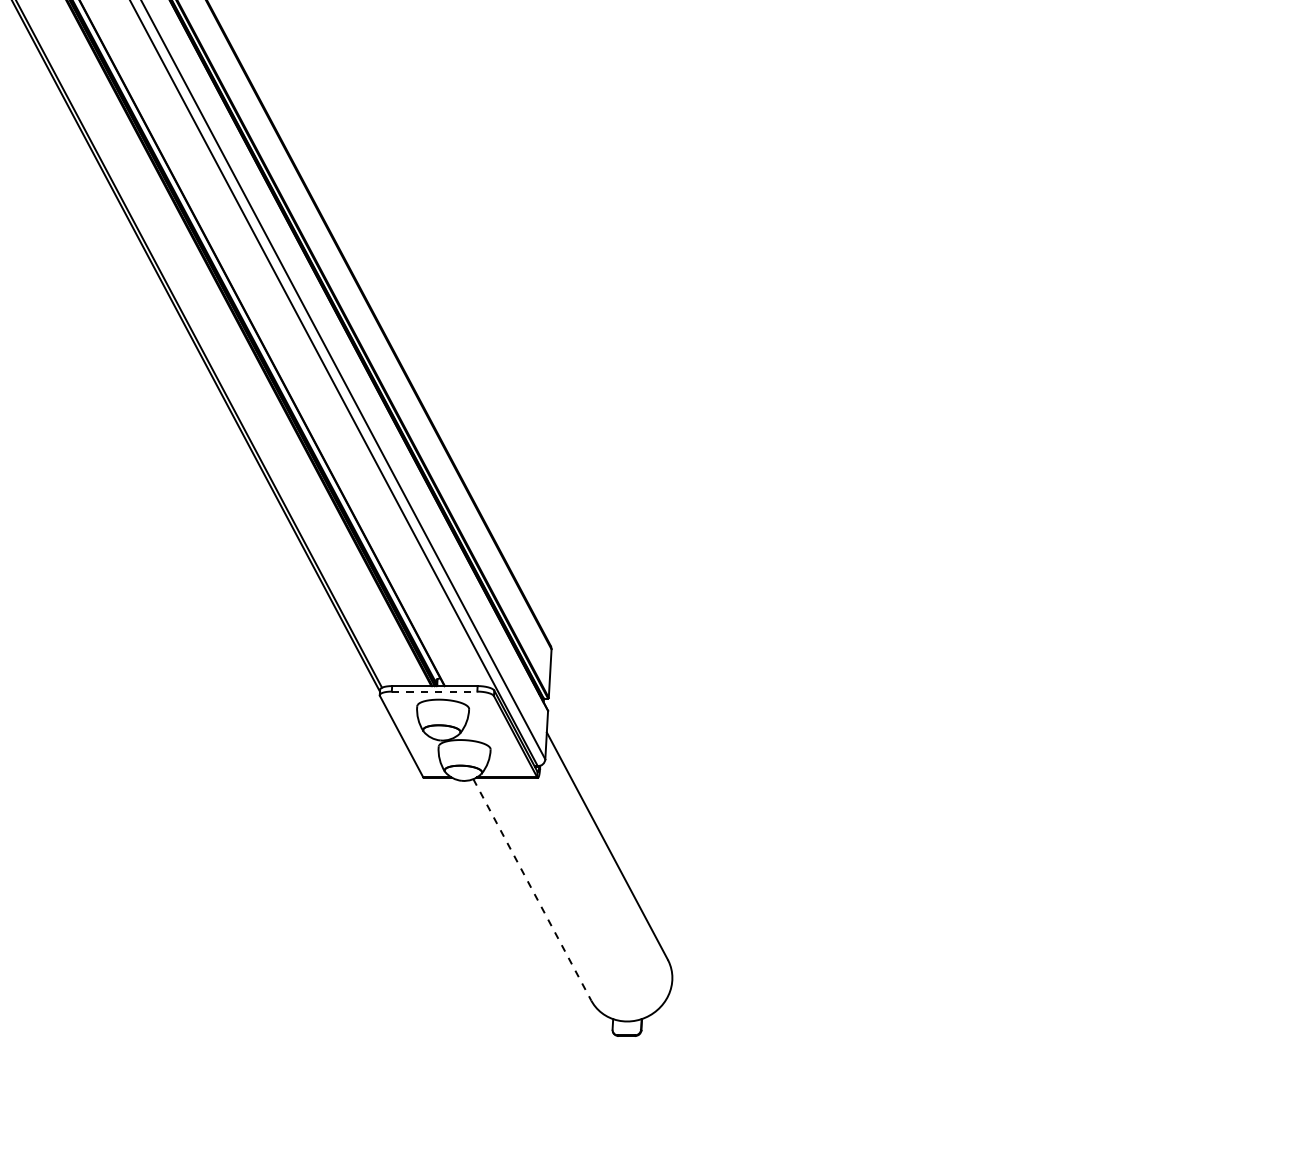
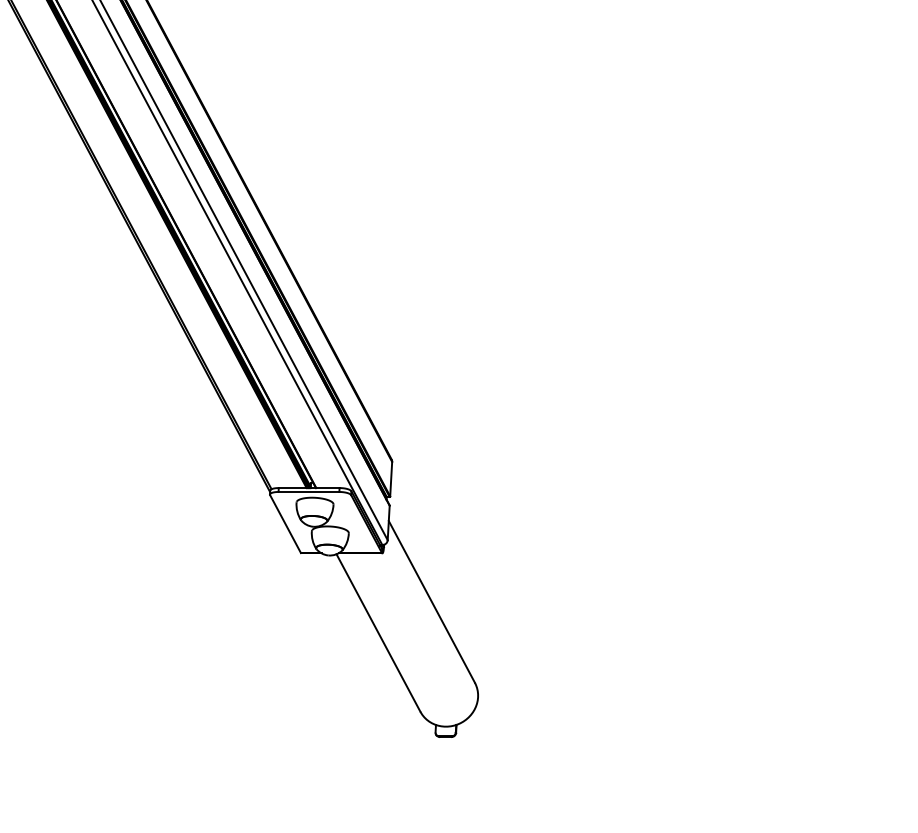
line: (434, 691) -> (308, 491), dashed -> solid
line: (532, 890) -> (378, 633), dashed -> solid

